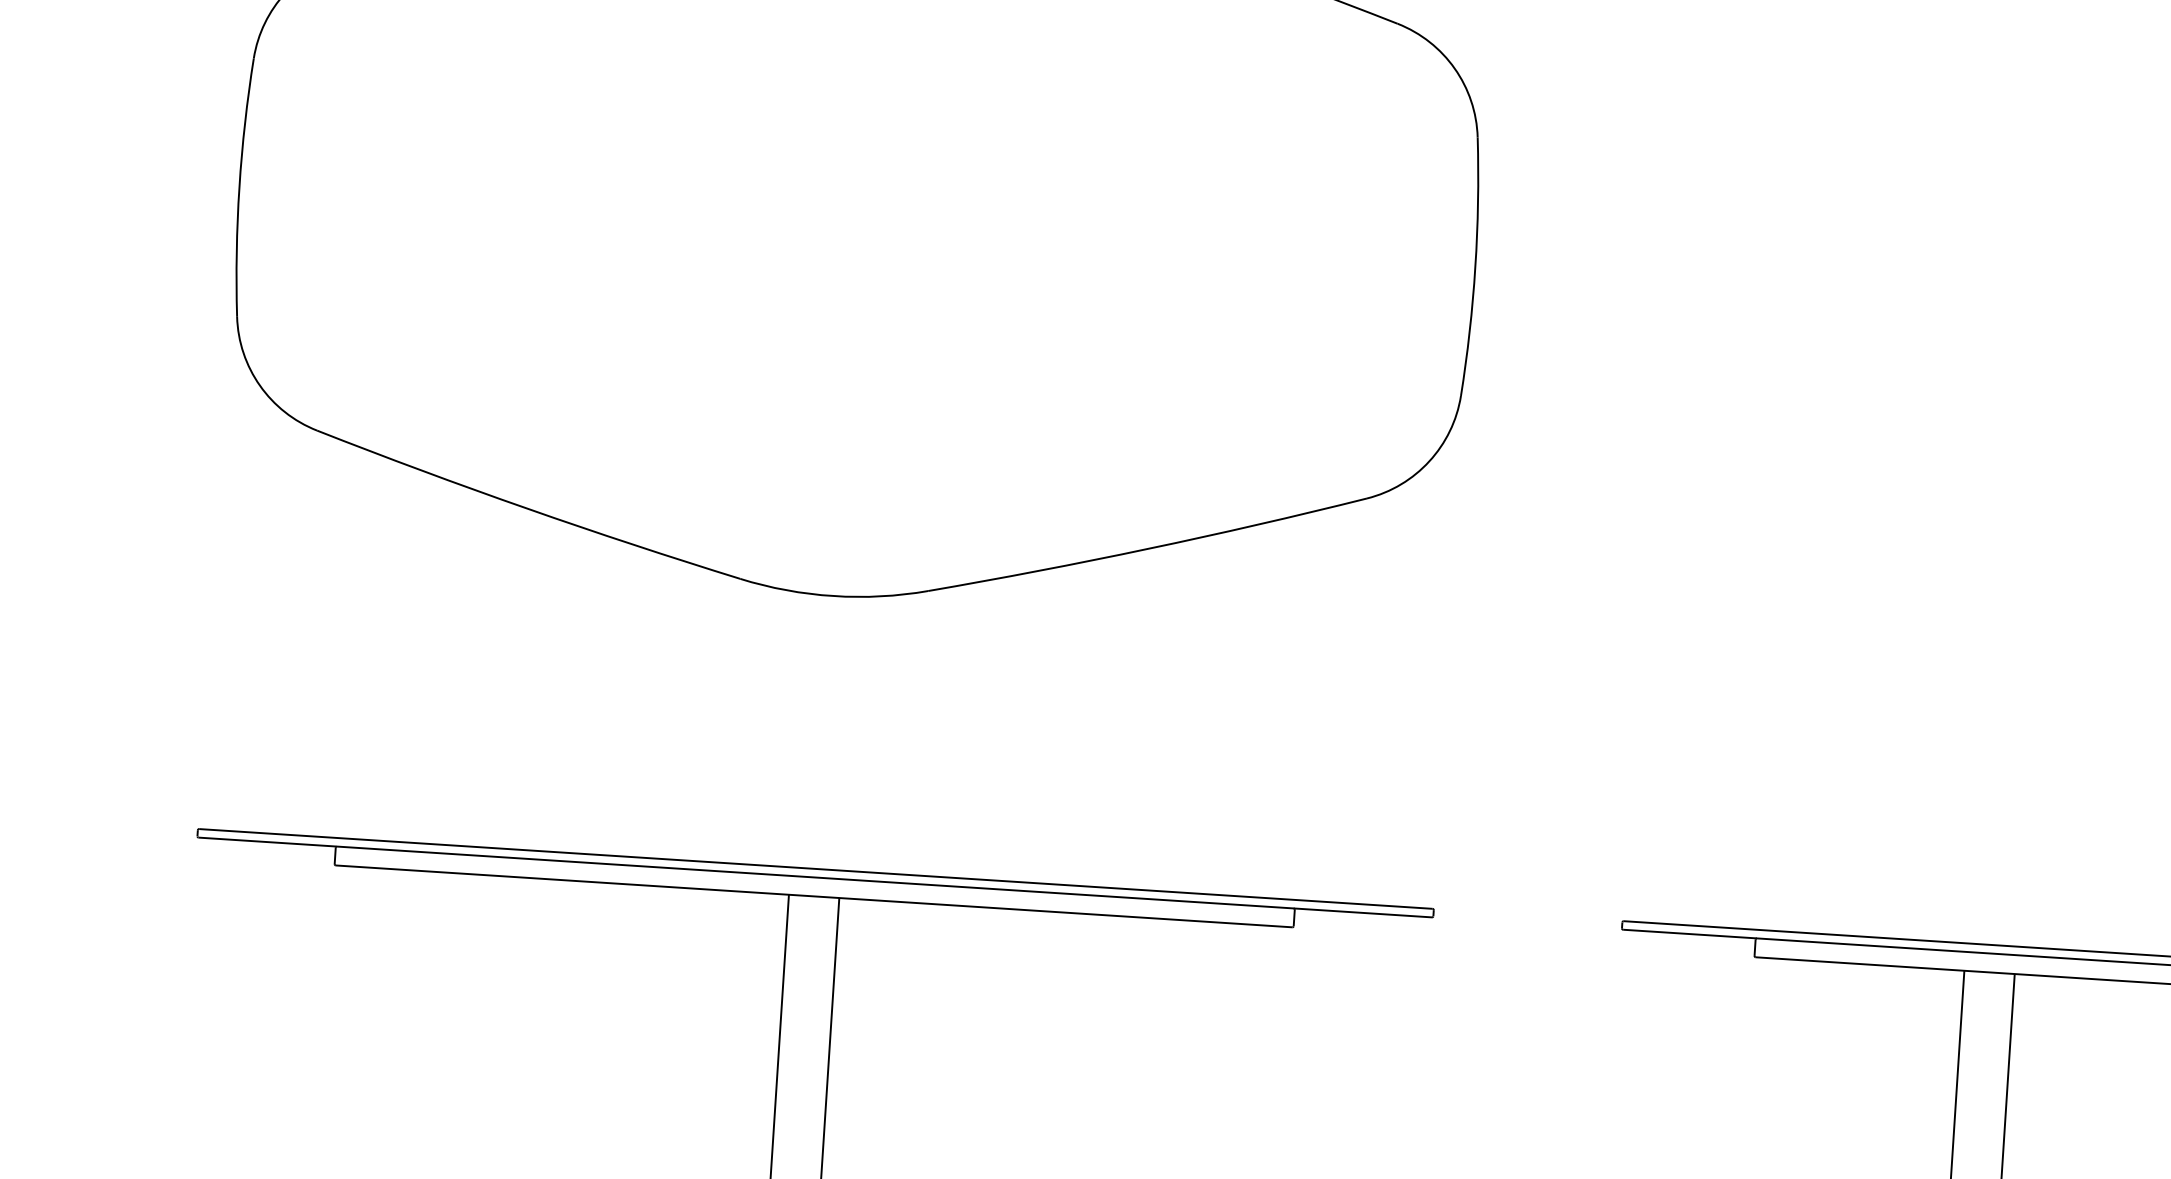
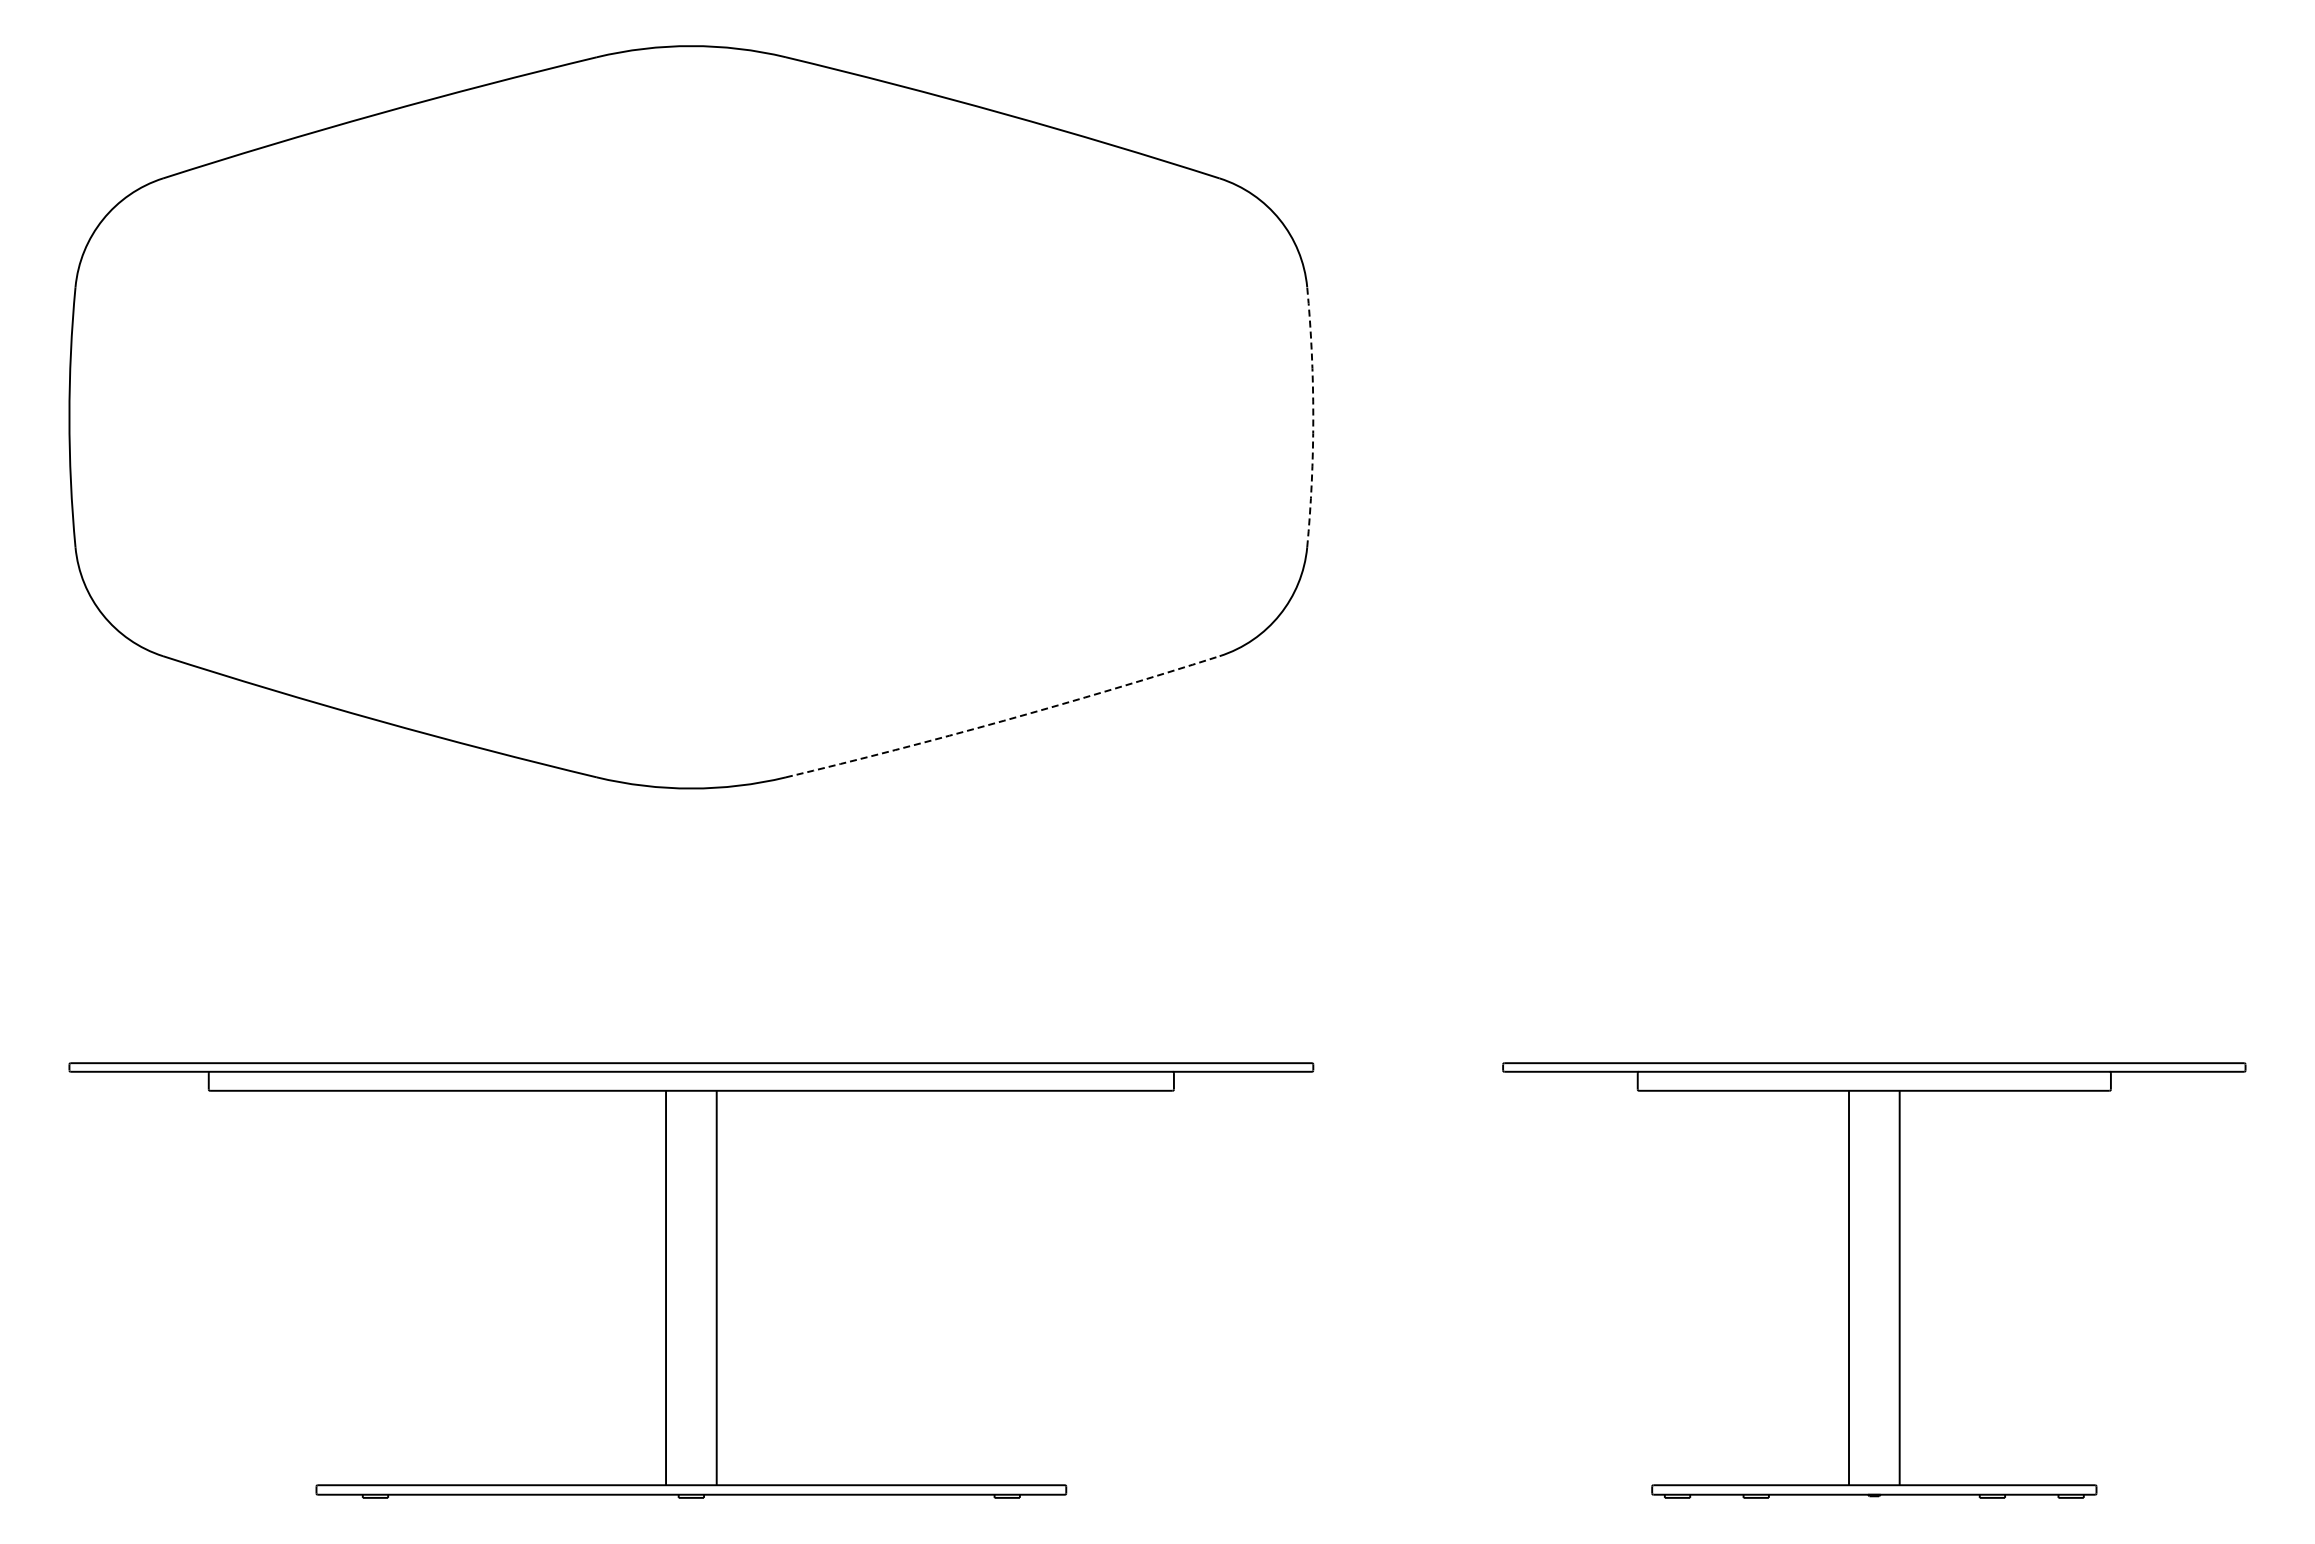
arc: (1475, 267) -> (1313, 417), solid -> dashed
arc: (1148, 548) -> (1003, 720), solid -> dashed

